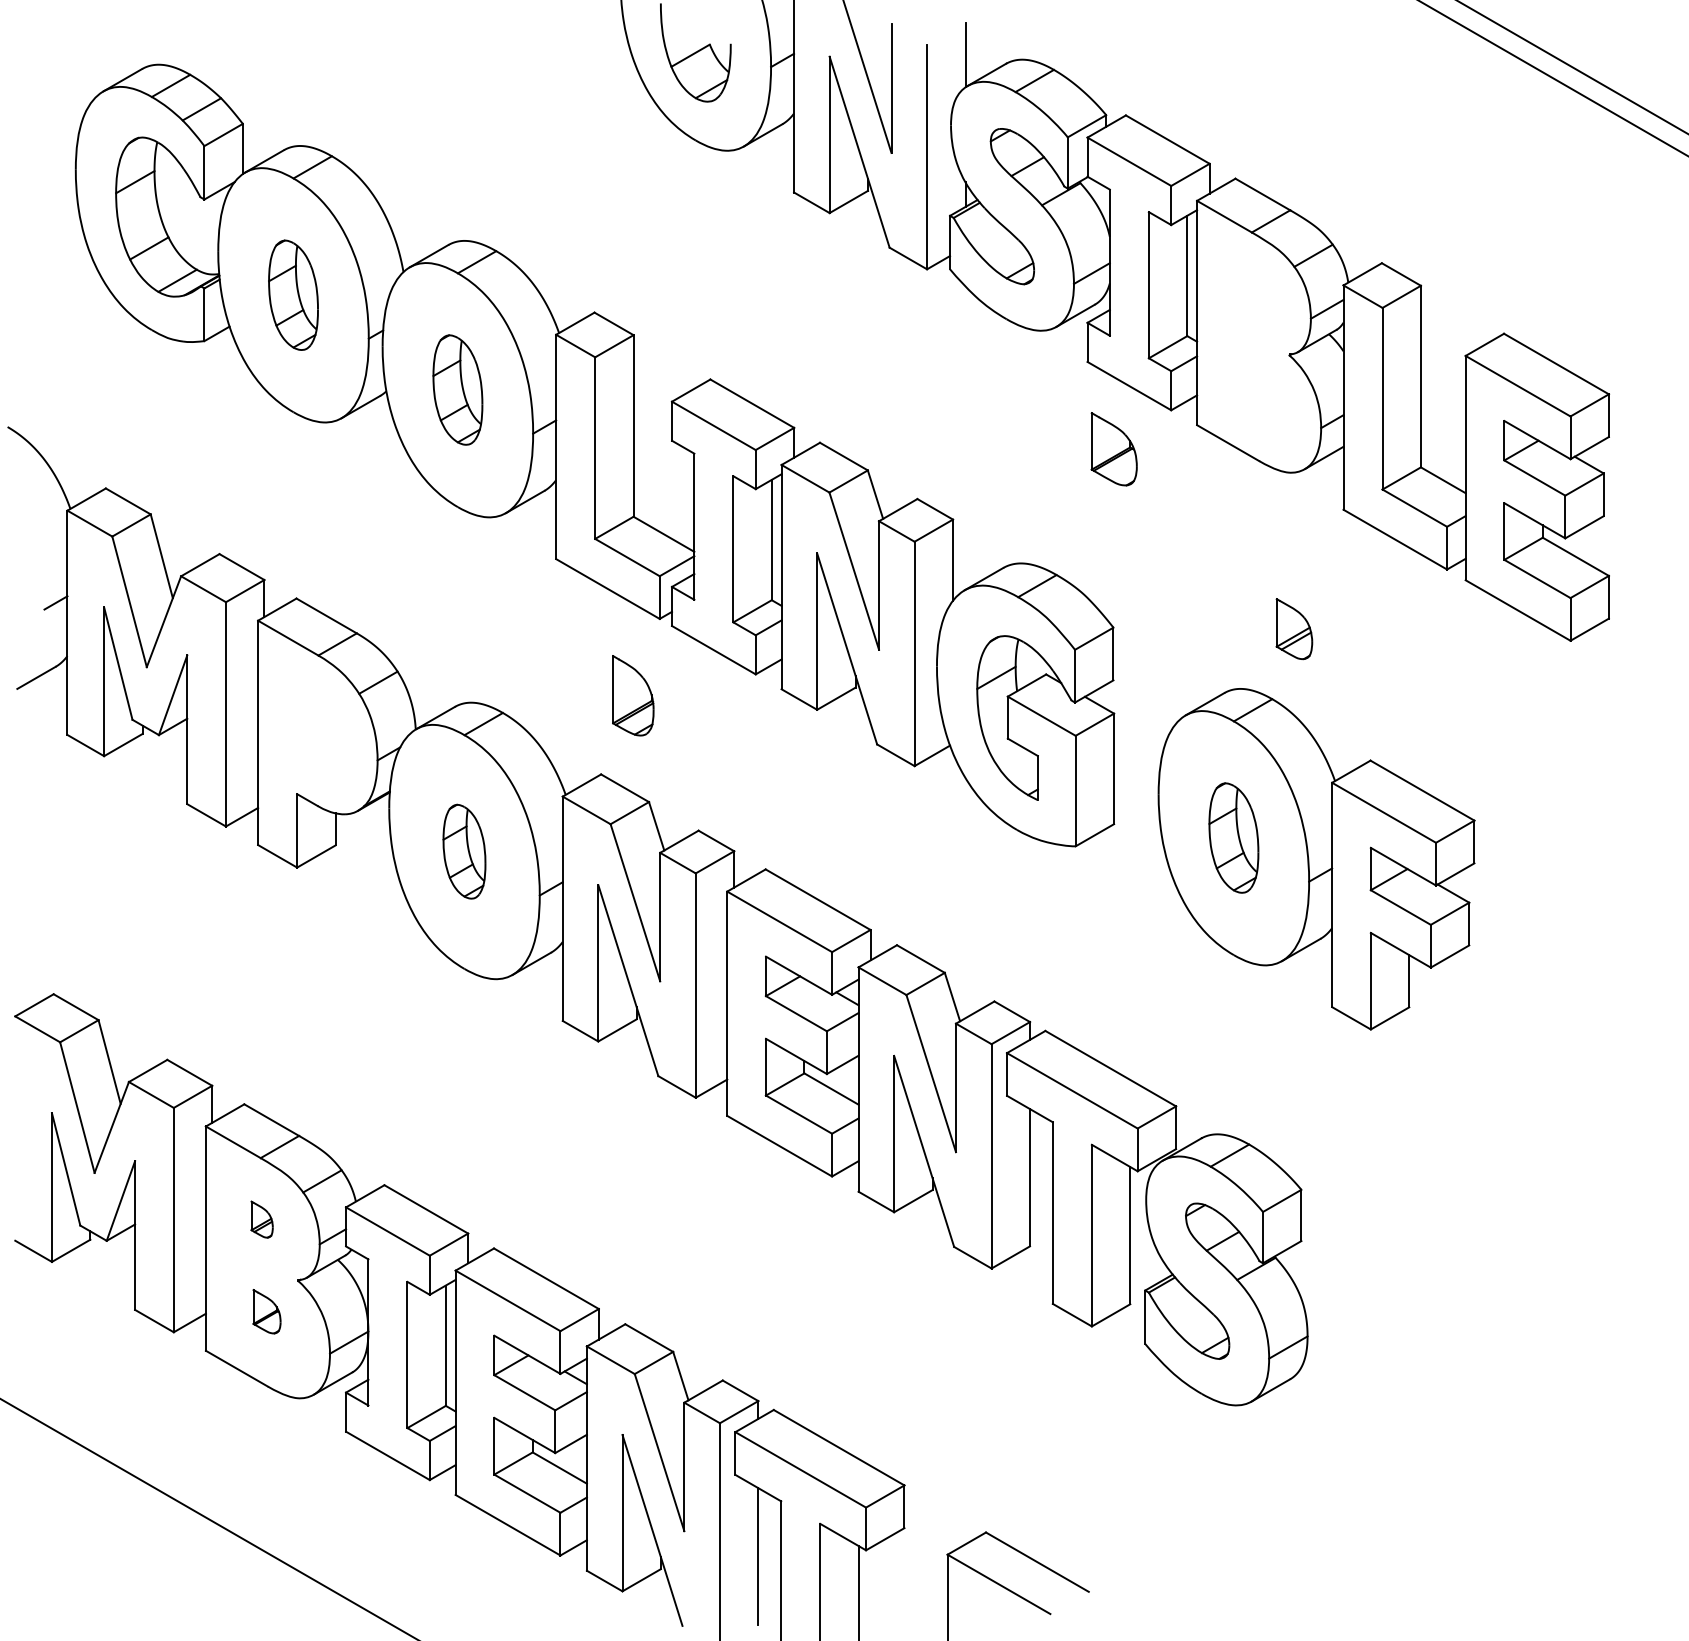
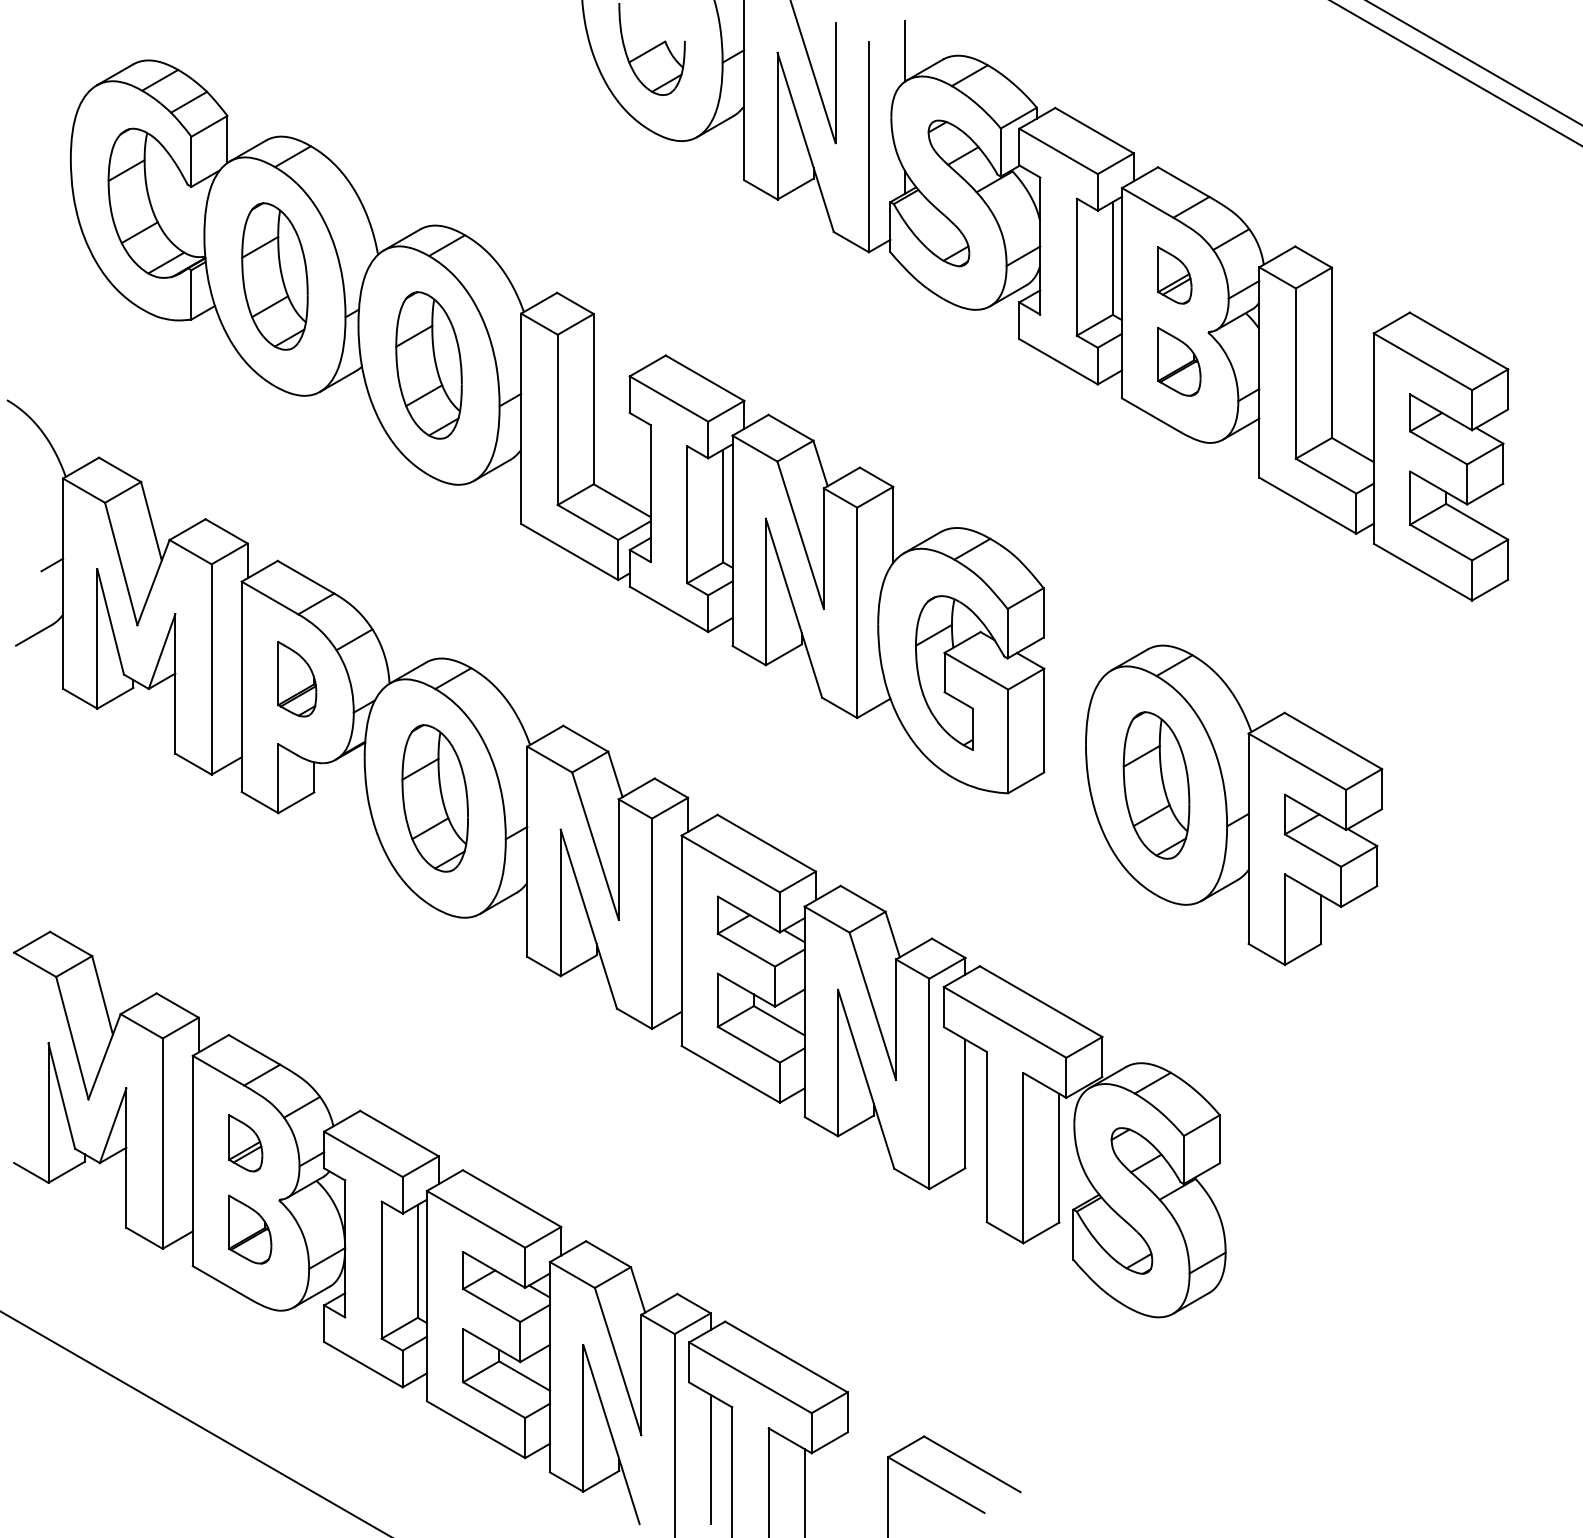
part: (293, 295) -> (274, 276), size x1.43
part: (457, 389) -> (428, 364), size x1.43
part: (1113, 449) -> (1178, 362), moved
part: (1294, 629) -> (1174, 275), moved
part: (633, 695) -> (297, 679), moved
part: (1233, 837) -> (1156, 784), size x1.43
part: (464, 851) -> (435, 798), size x1.67
part: (261, 1219) -> (244, 1143), size x1.67
part: (266, 1311) -> (249, 1229), size x1.67

